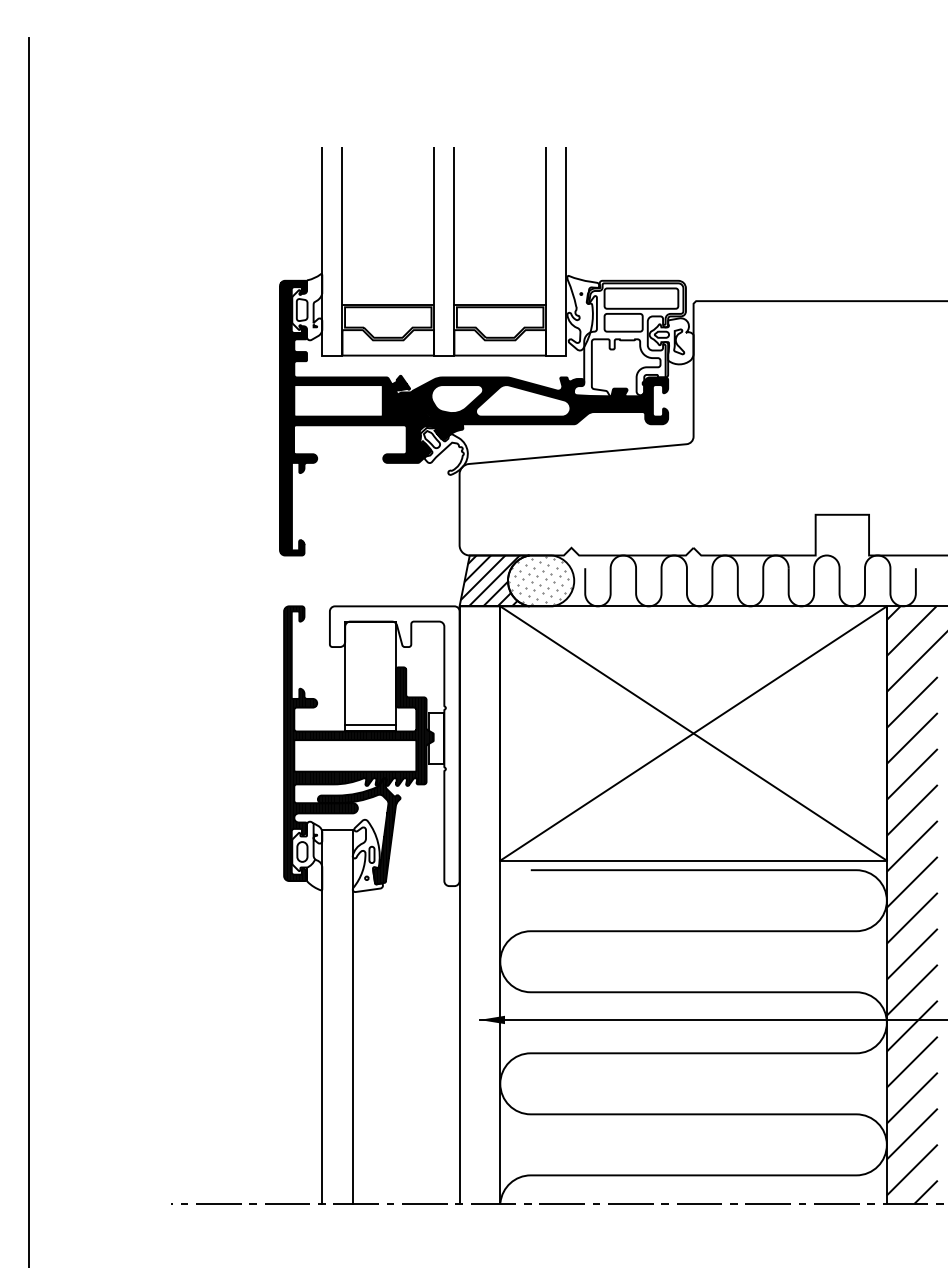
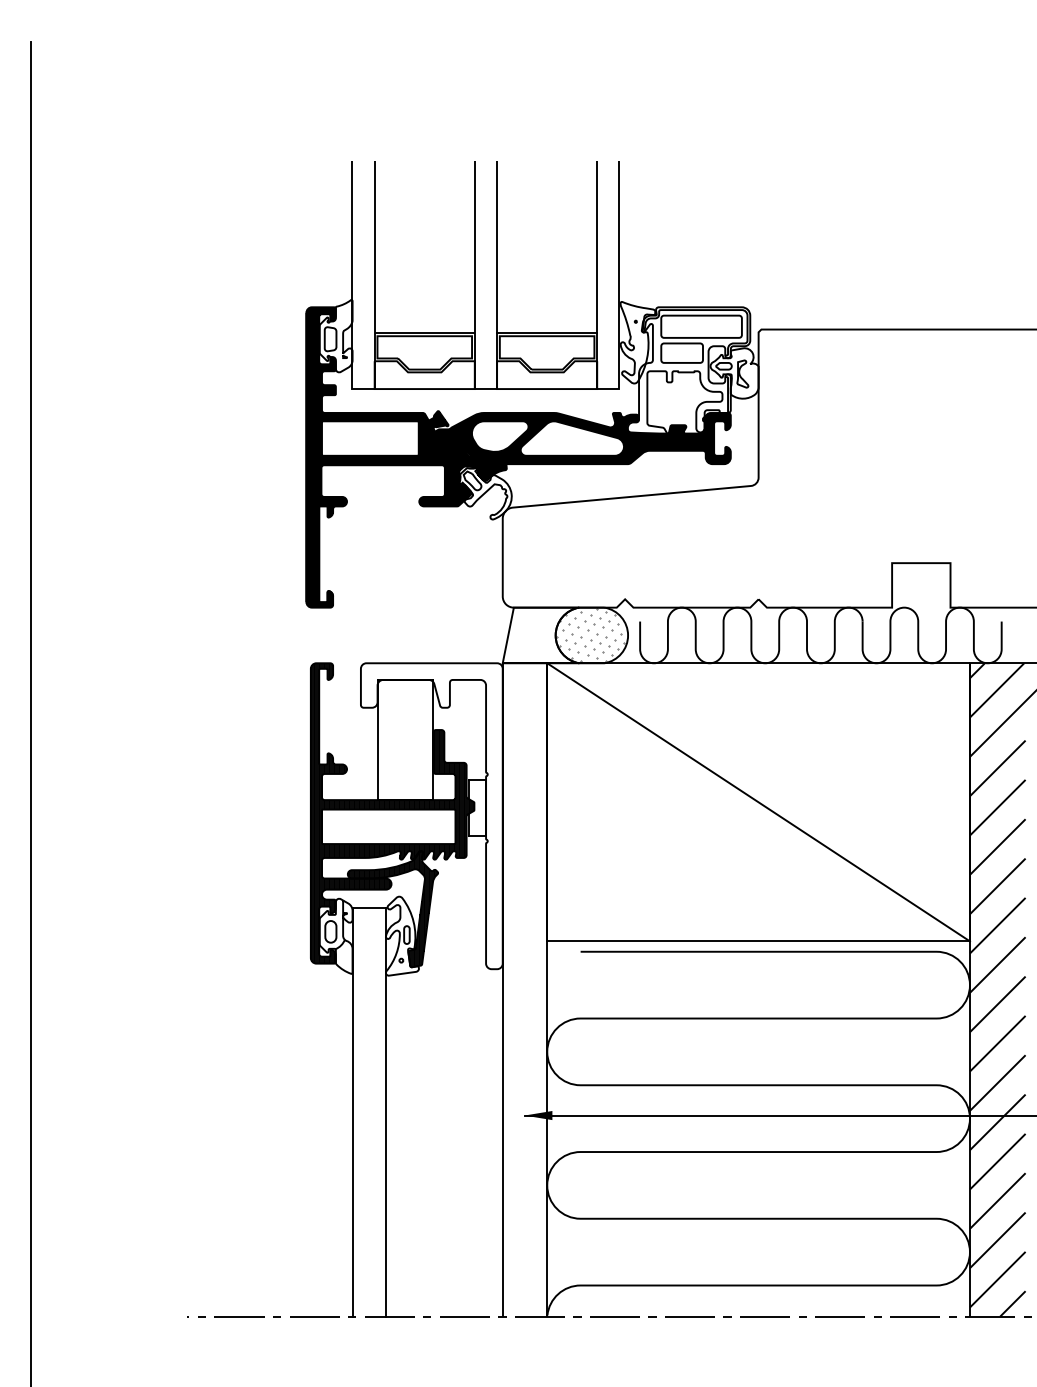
hatch: (493, 580) -> (539, 634), removed
line: (370, 725) -> (405, 793), removed
line: (693, 733) -> (758, 802), removed

